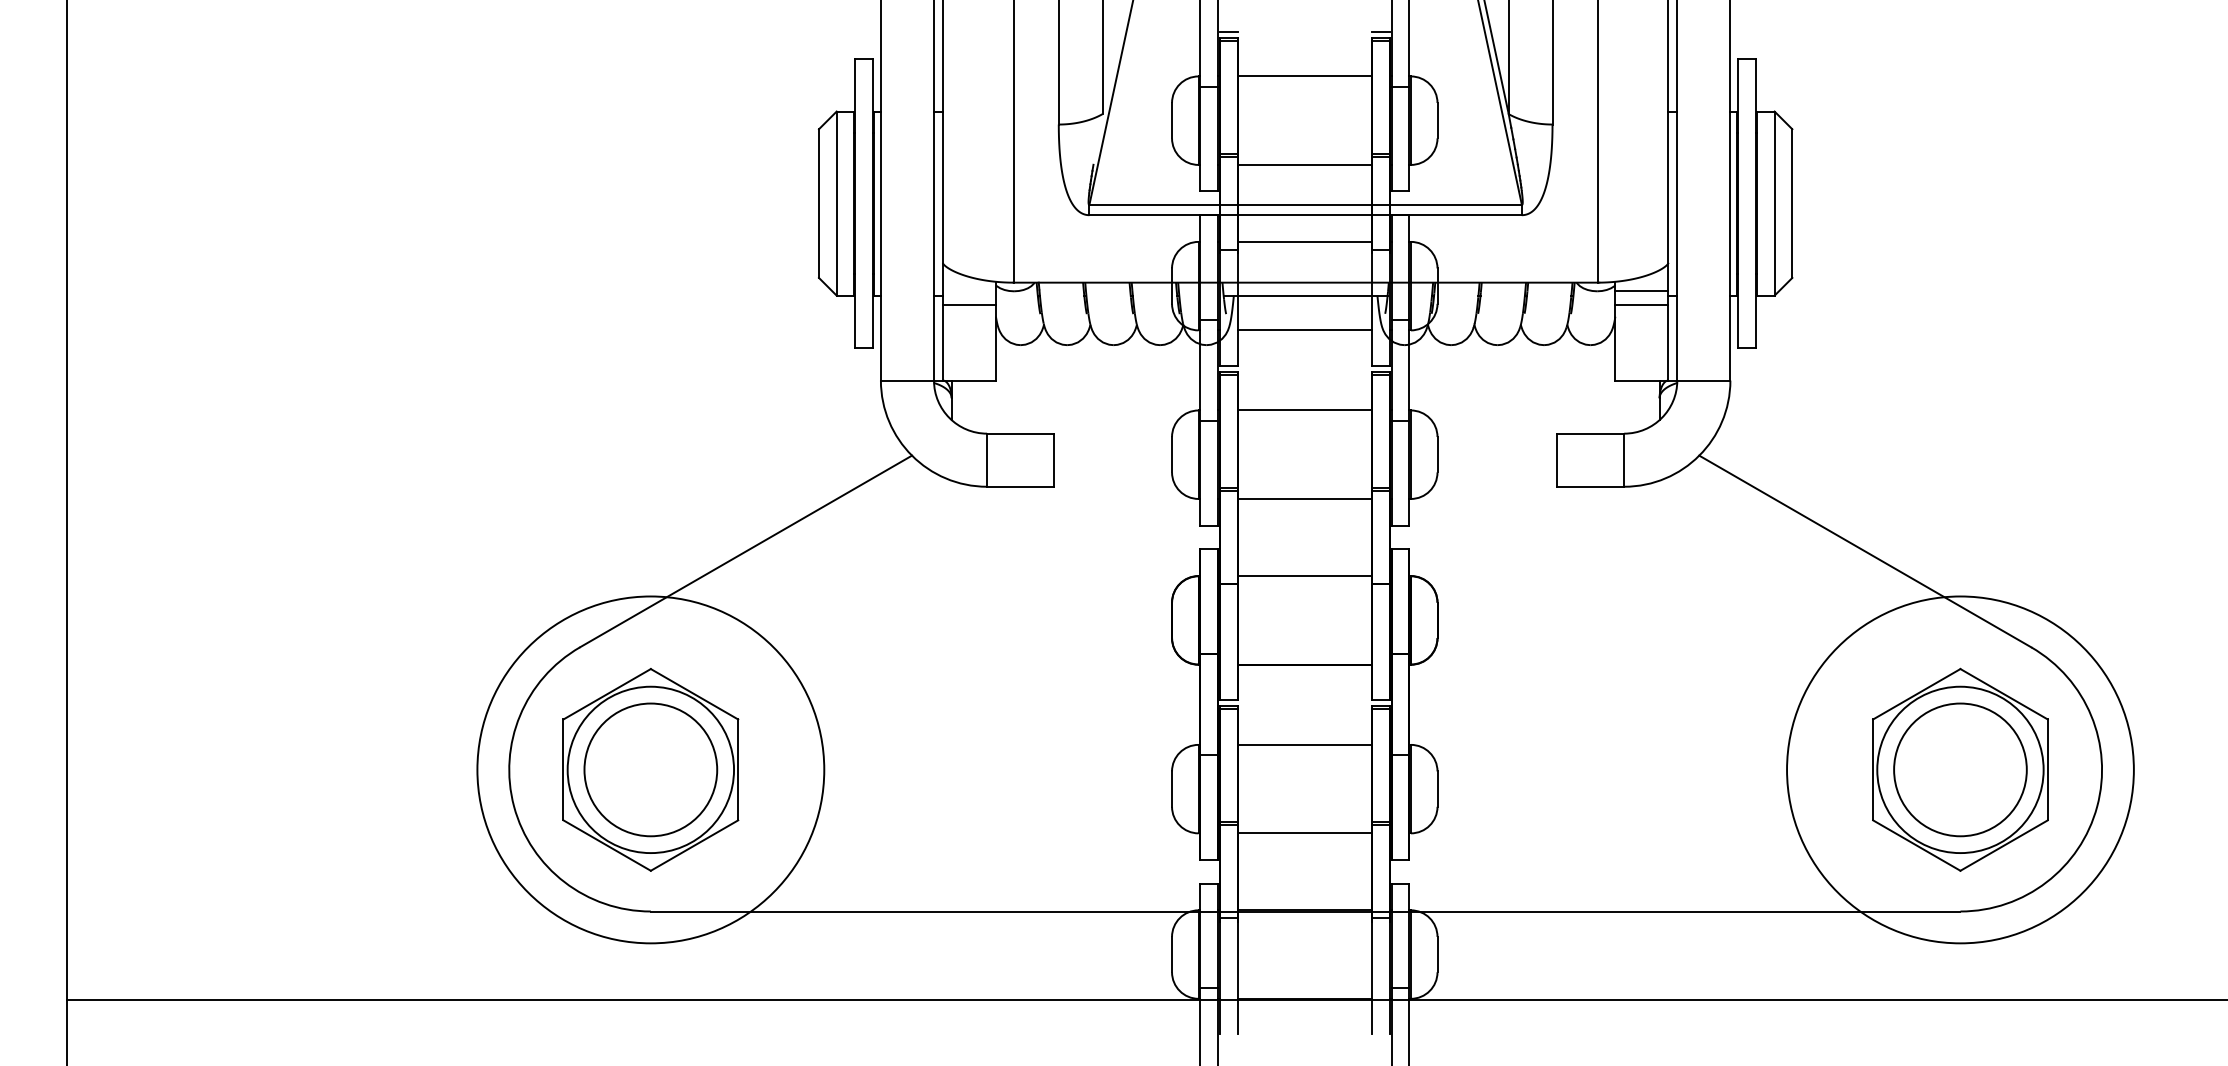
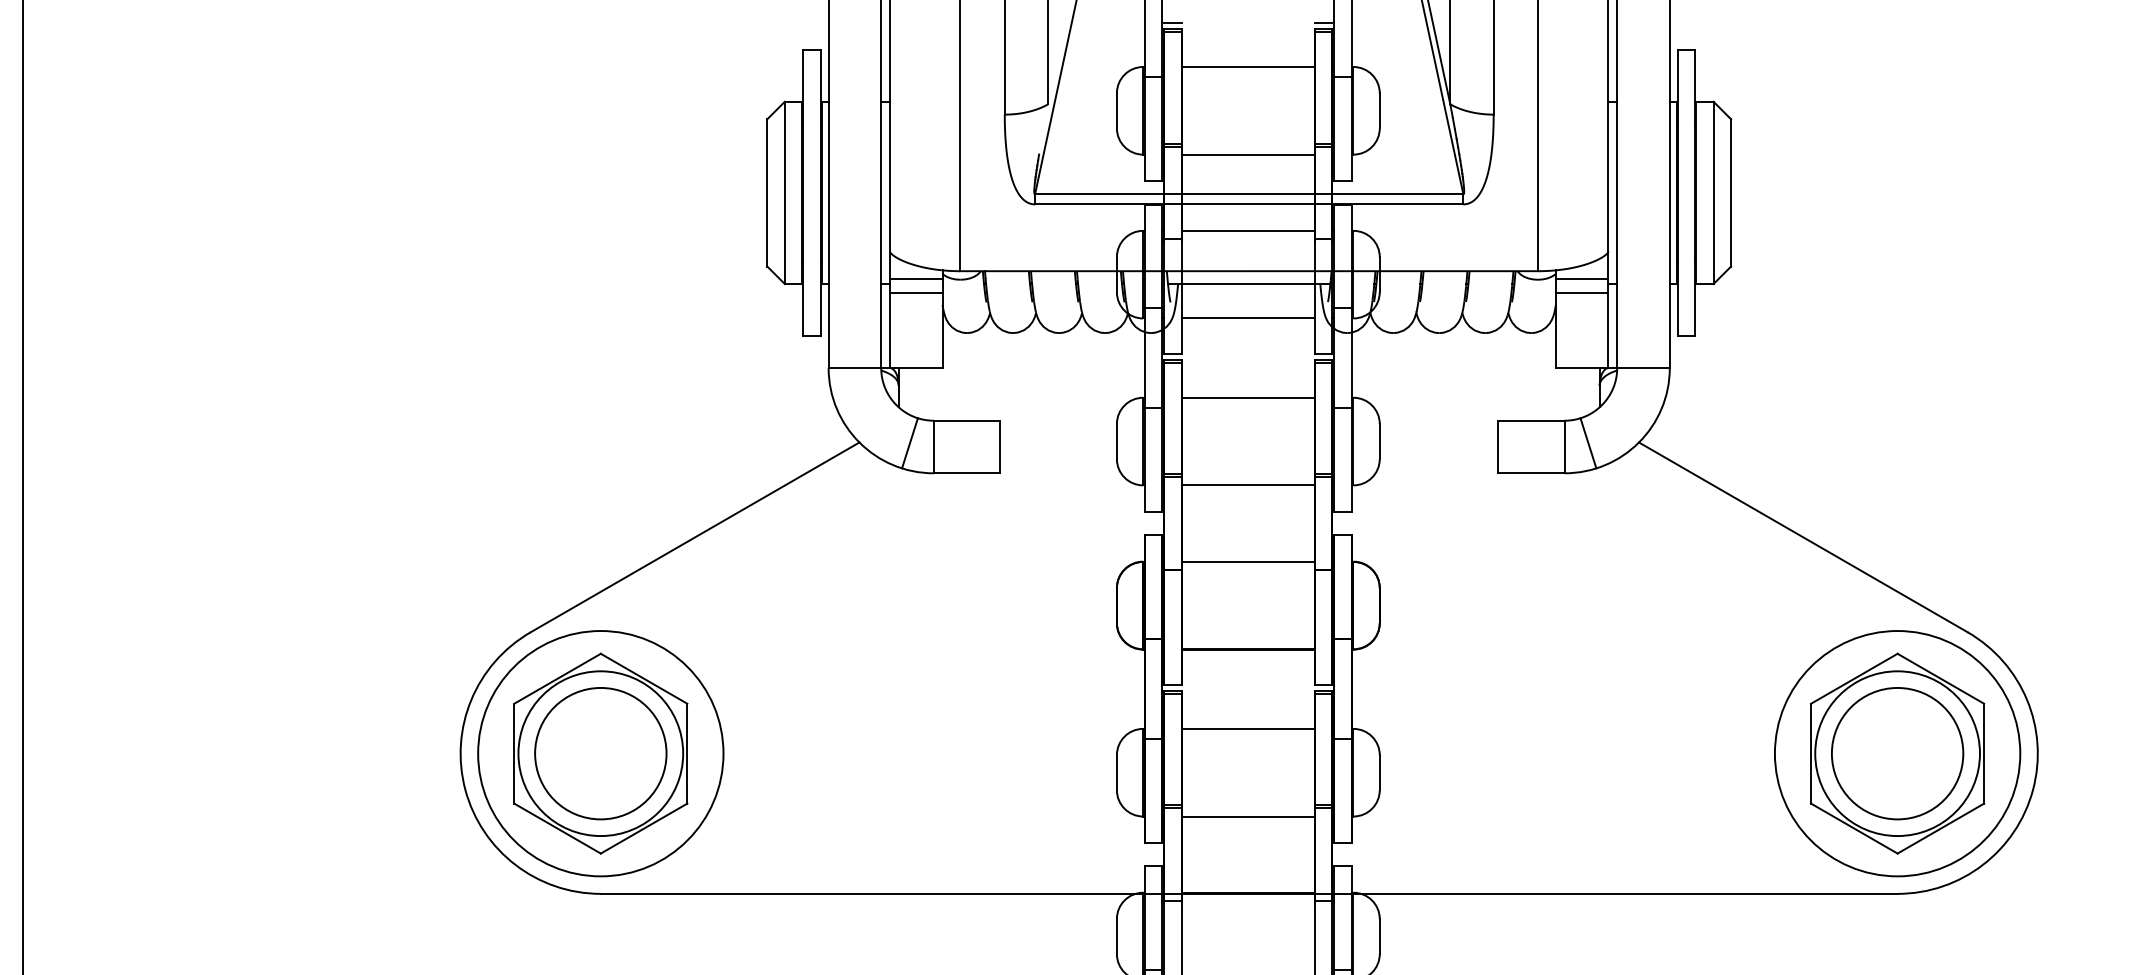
line: (968, 290) -> (915, 278), added
line: (963, 456) -> (910, 443), added
line: (1648, 456) -> (1588, 443), added
circle: (650, 769) -> (600, 753), size x0.71
circle: (1960, 769) -> (1897, 753), size x0.71

